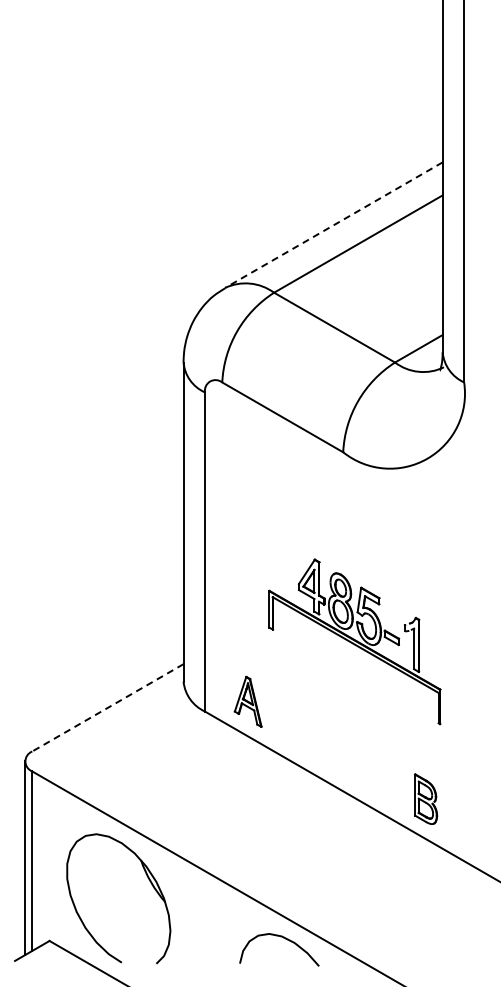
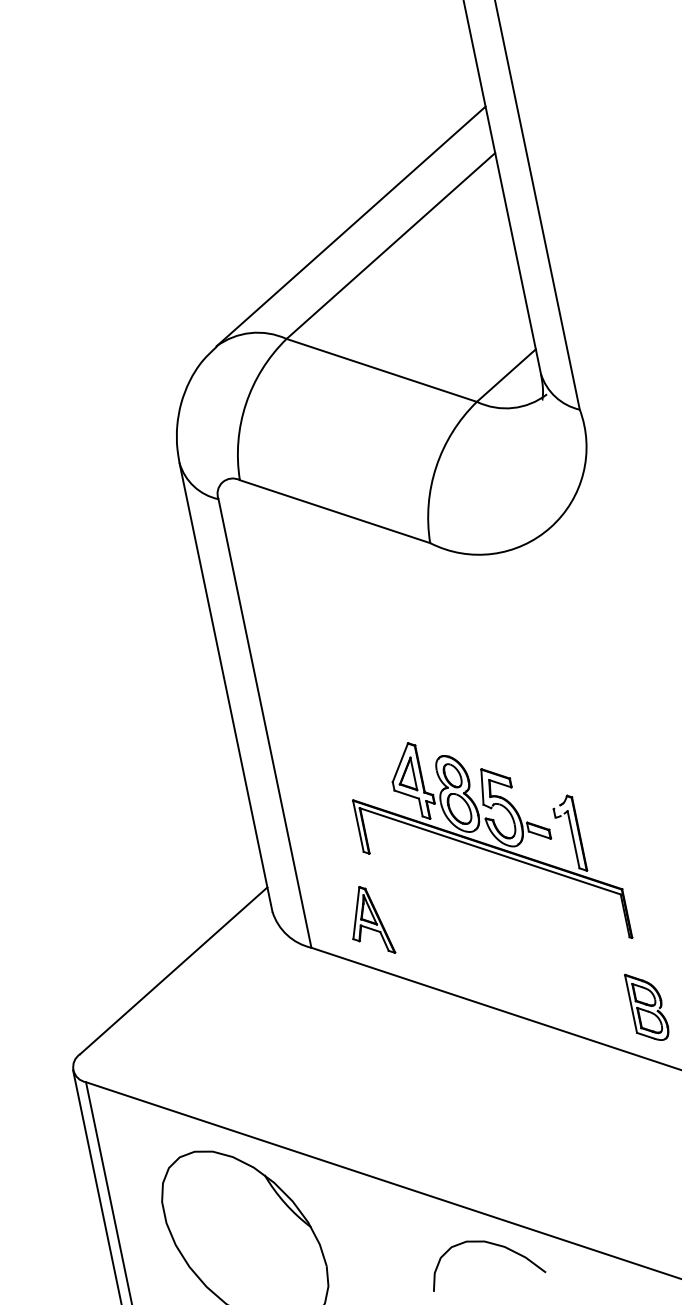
line: (333, 225) -> (350, 227), dashed -> solid
part: (354, 641) -> (487, 846), moved
line: (107, 708) -> (173, 971), dashed -> solid

